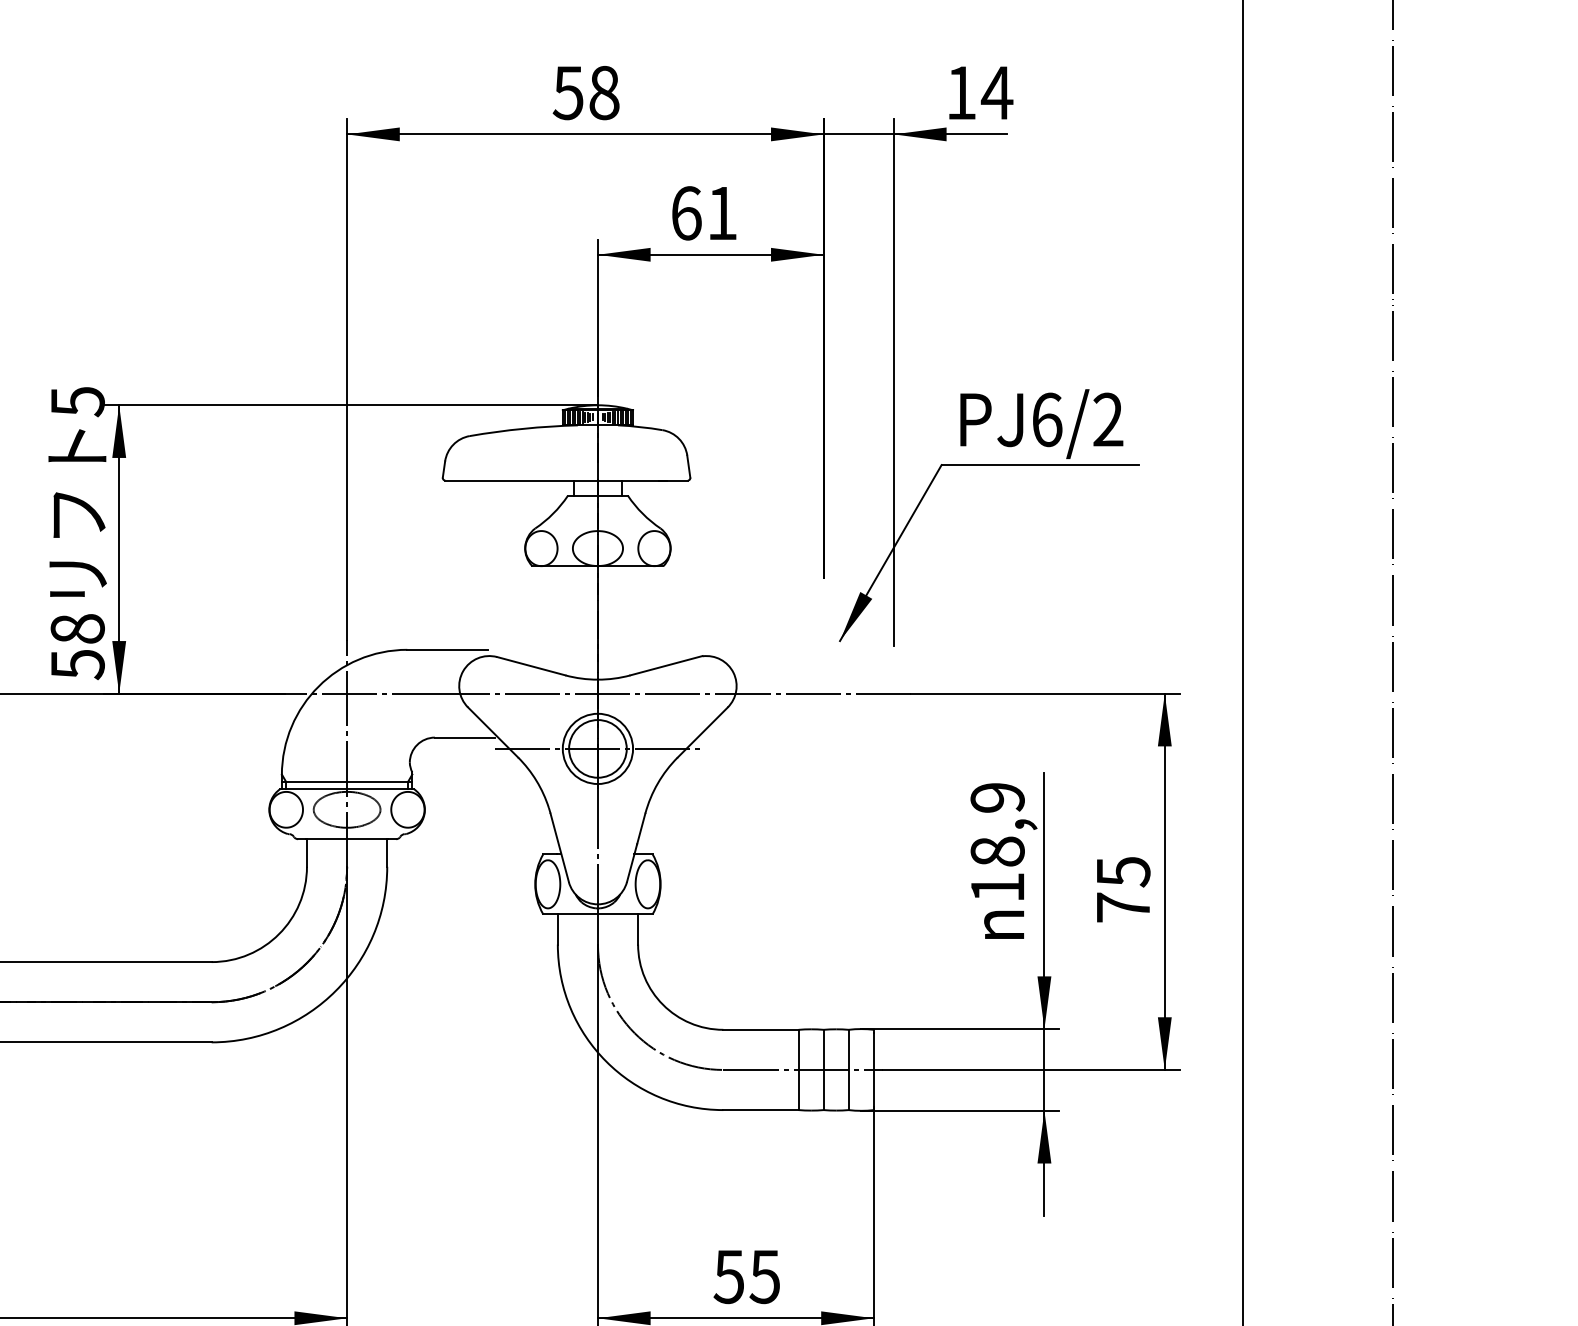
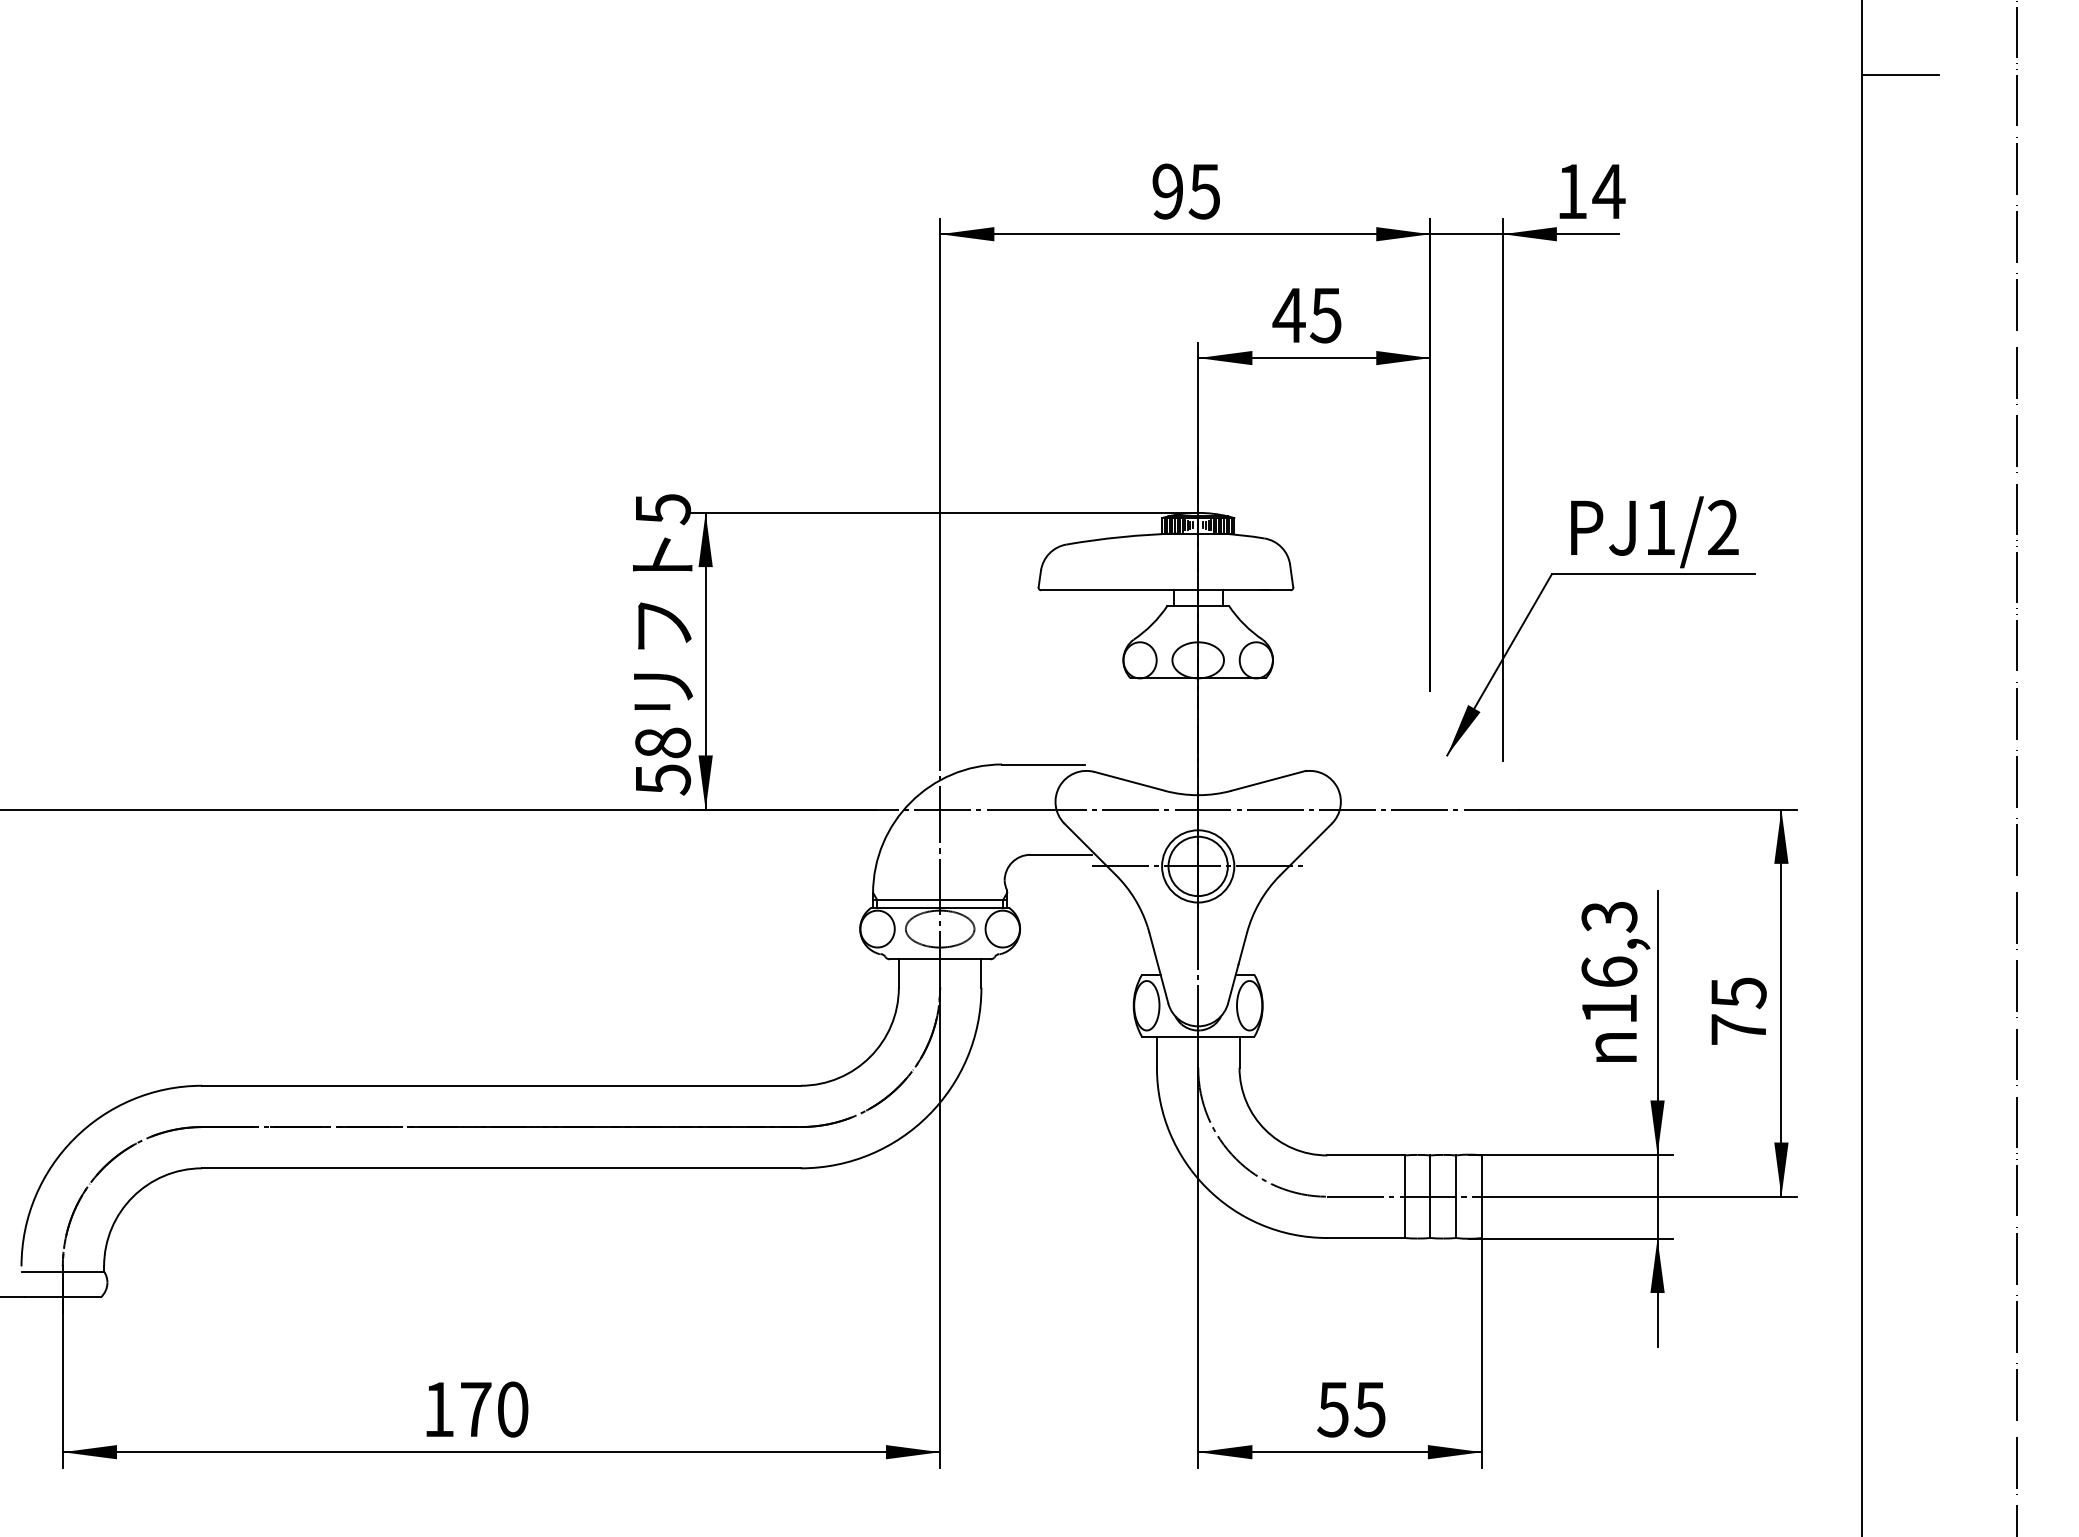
text: (585, 92) -> (1185, 191), 58 -> 95
text: (703, 213) -> (1306, 315), 61 -> 45
text: (1047, 419) -> (1660, 527), PJ6/2 -> PJ1/2
text: (997, 824) -> (1609, 944), 18,9 -> 16,3

